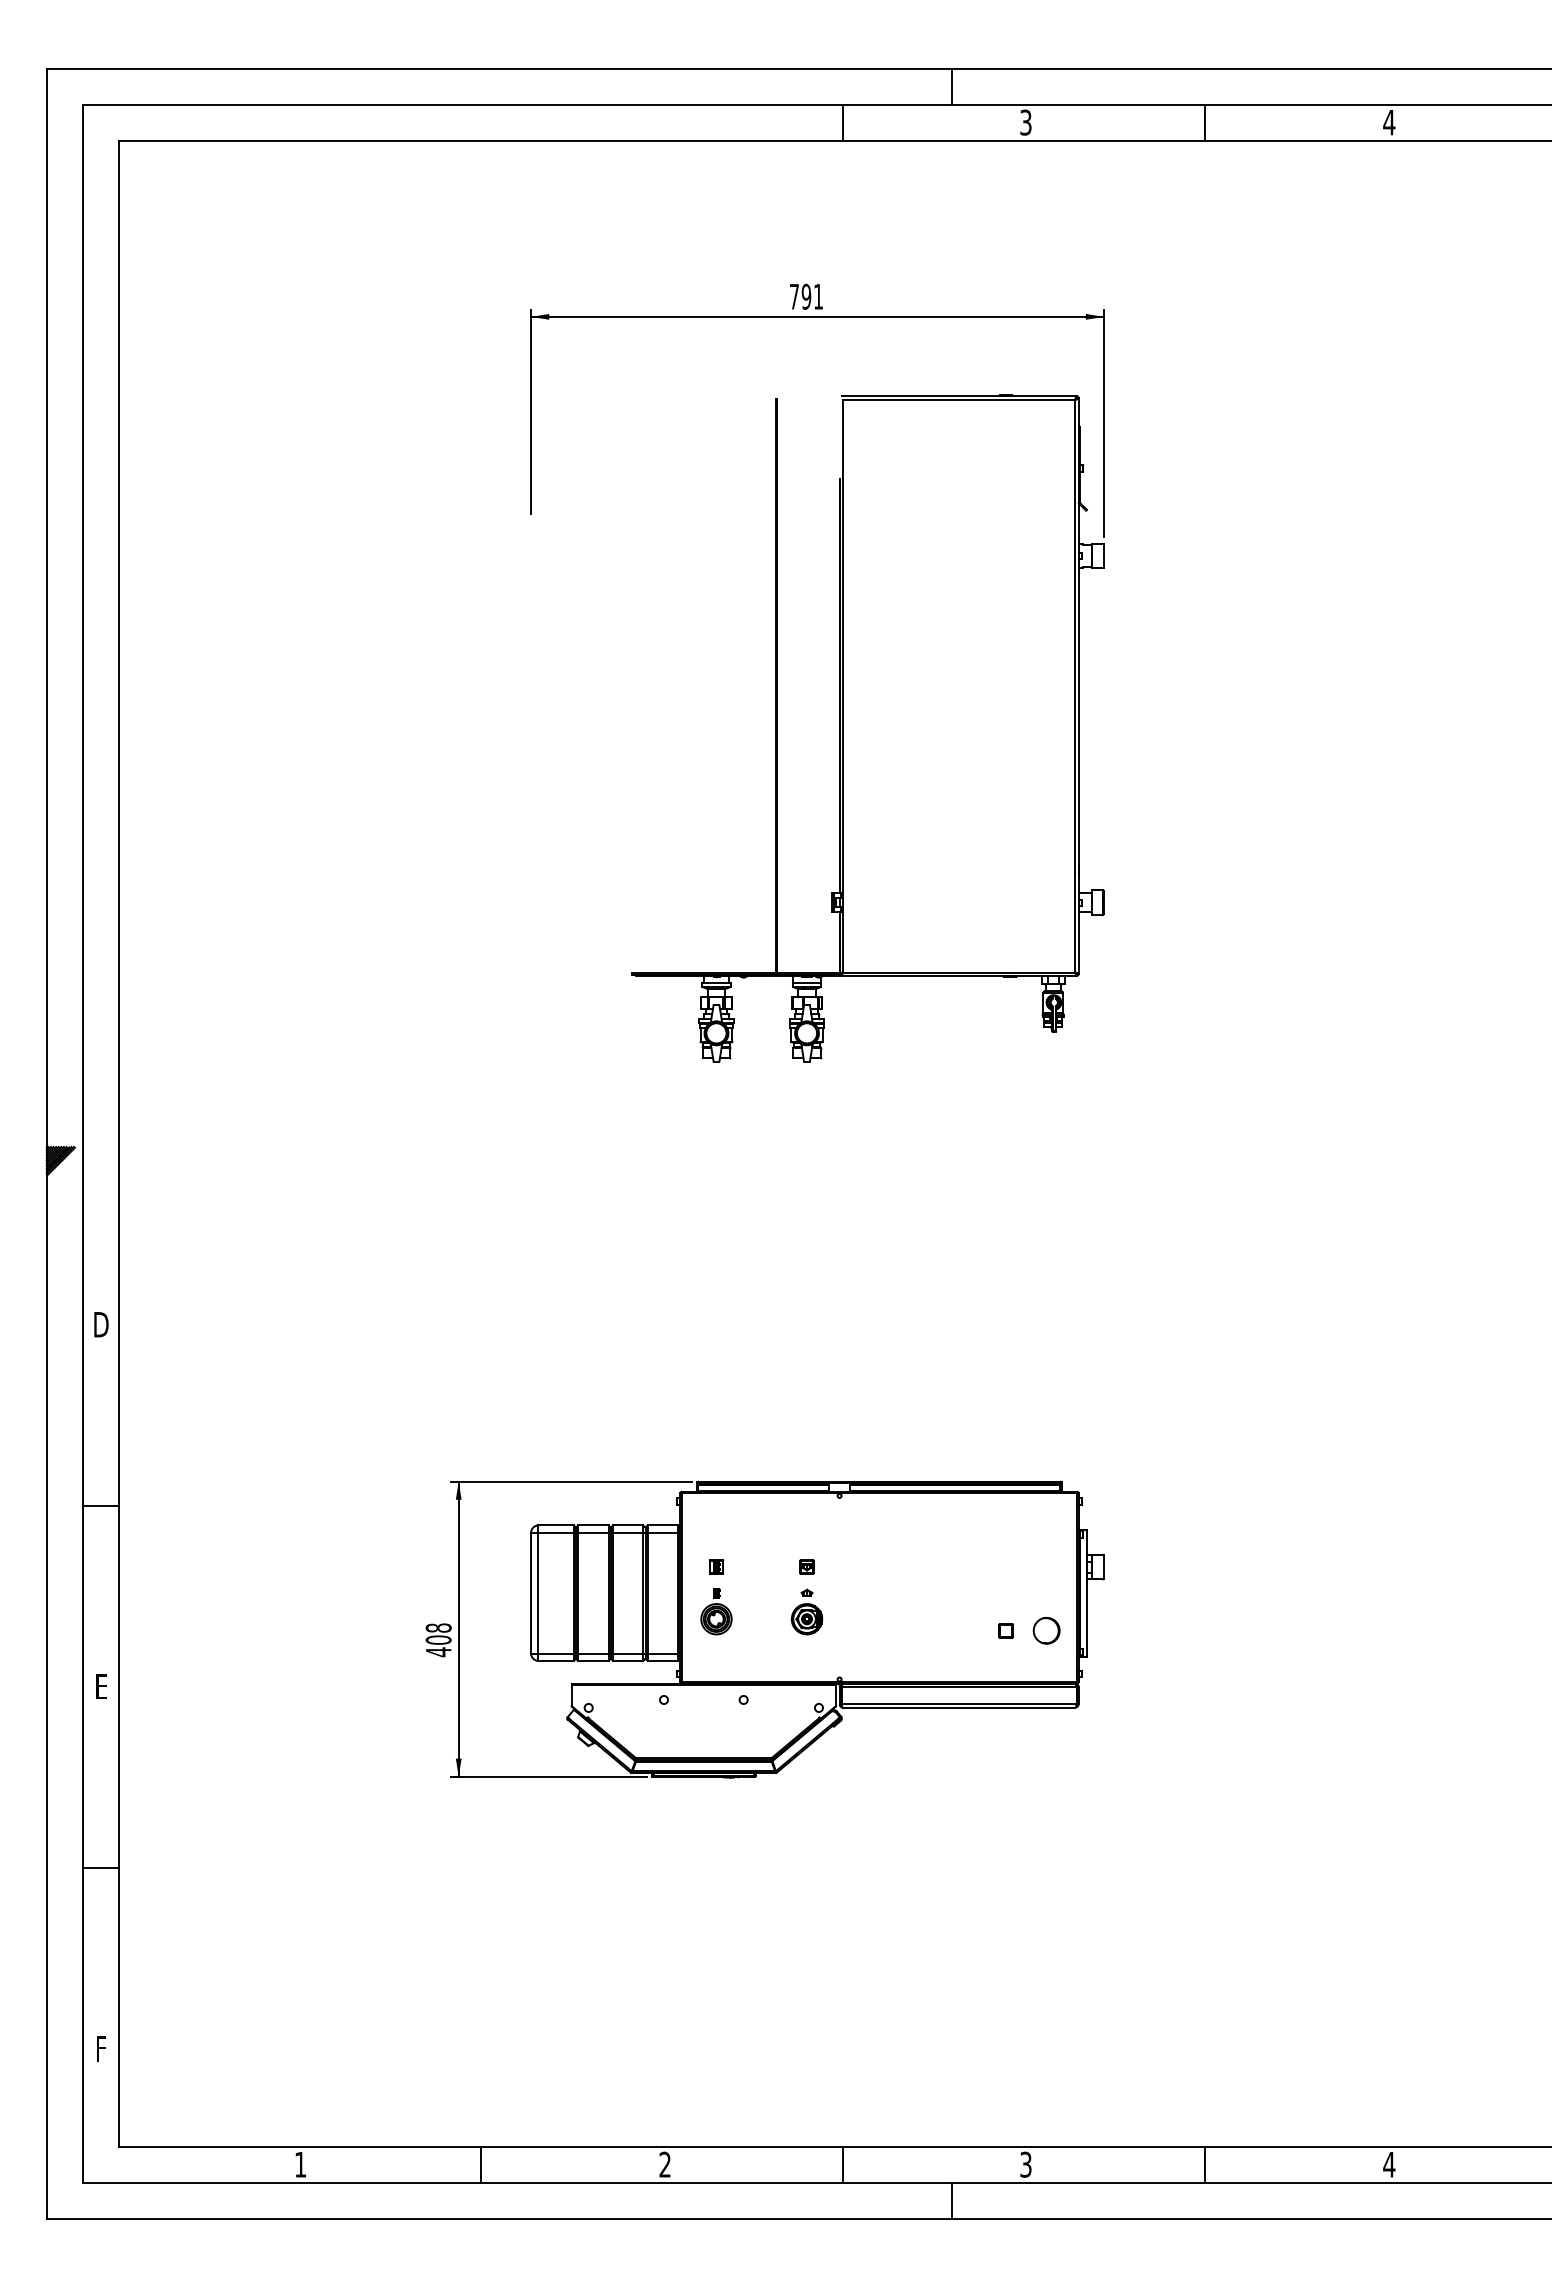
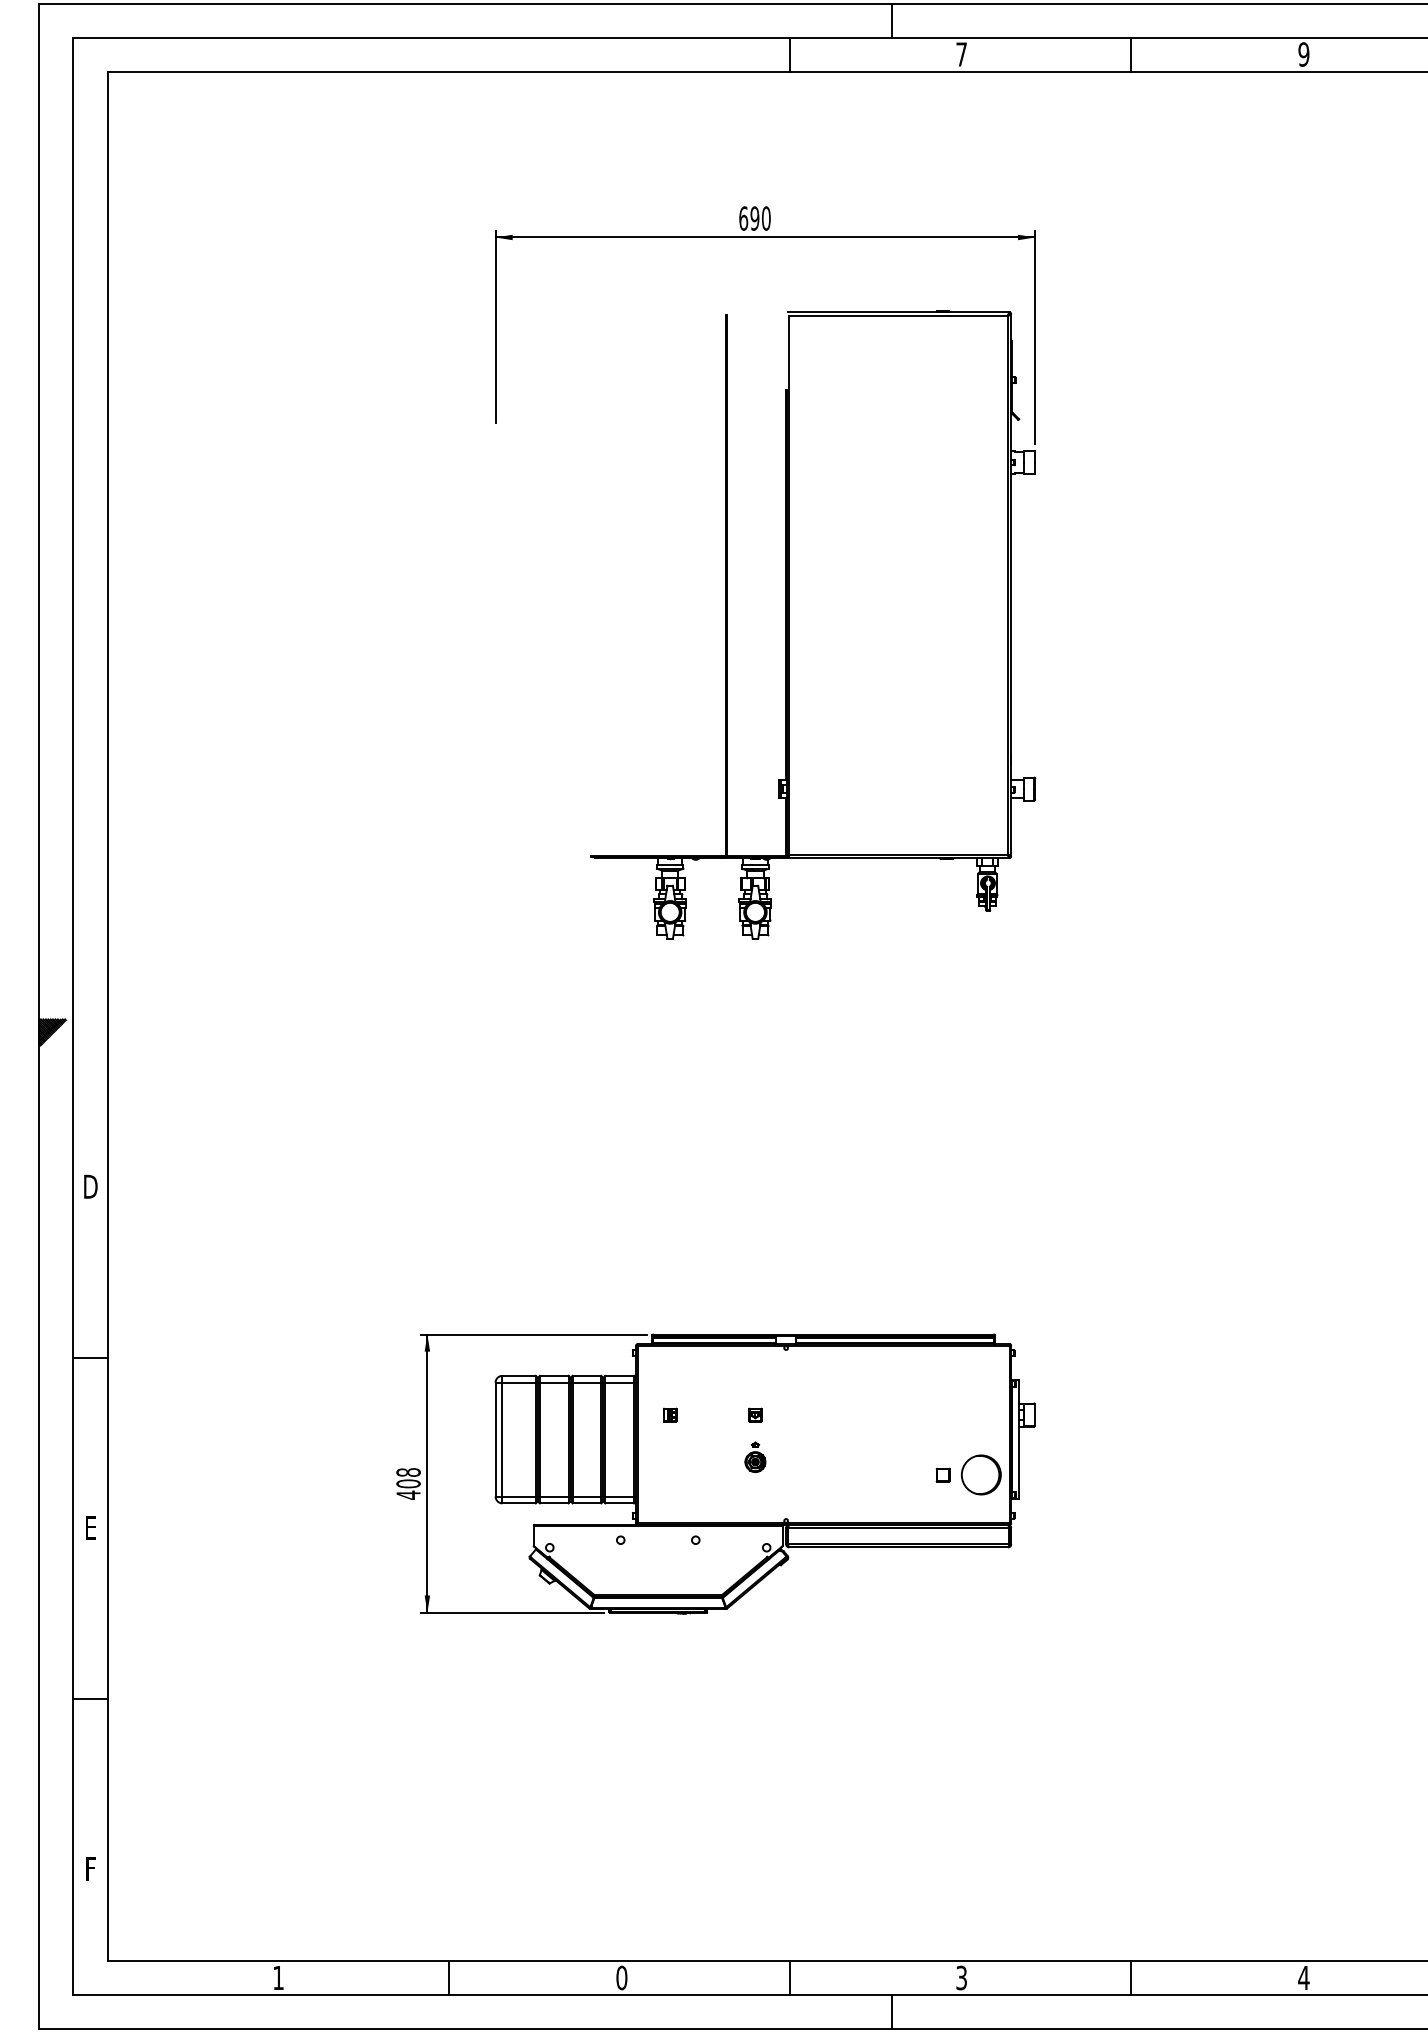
text: (1025, 122) -> (961, 54), 3 -> 7
text: (1389, 122) -> (1304, 54), 4 -> 9
text: (806, 296) -> (754, 218), 791 -> 690
part: (716, 1611) -> (670, 1456), removed
part: (806, 1611) -> (754, 1456), size x0.7
part: (1046, 1630) -> (981, 1474), size x1.6
text: (665, 2164) -> (622, 1977), 2 -> 0

